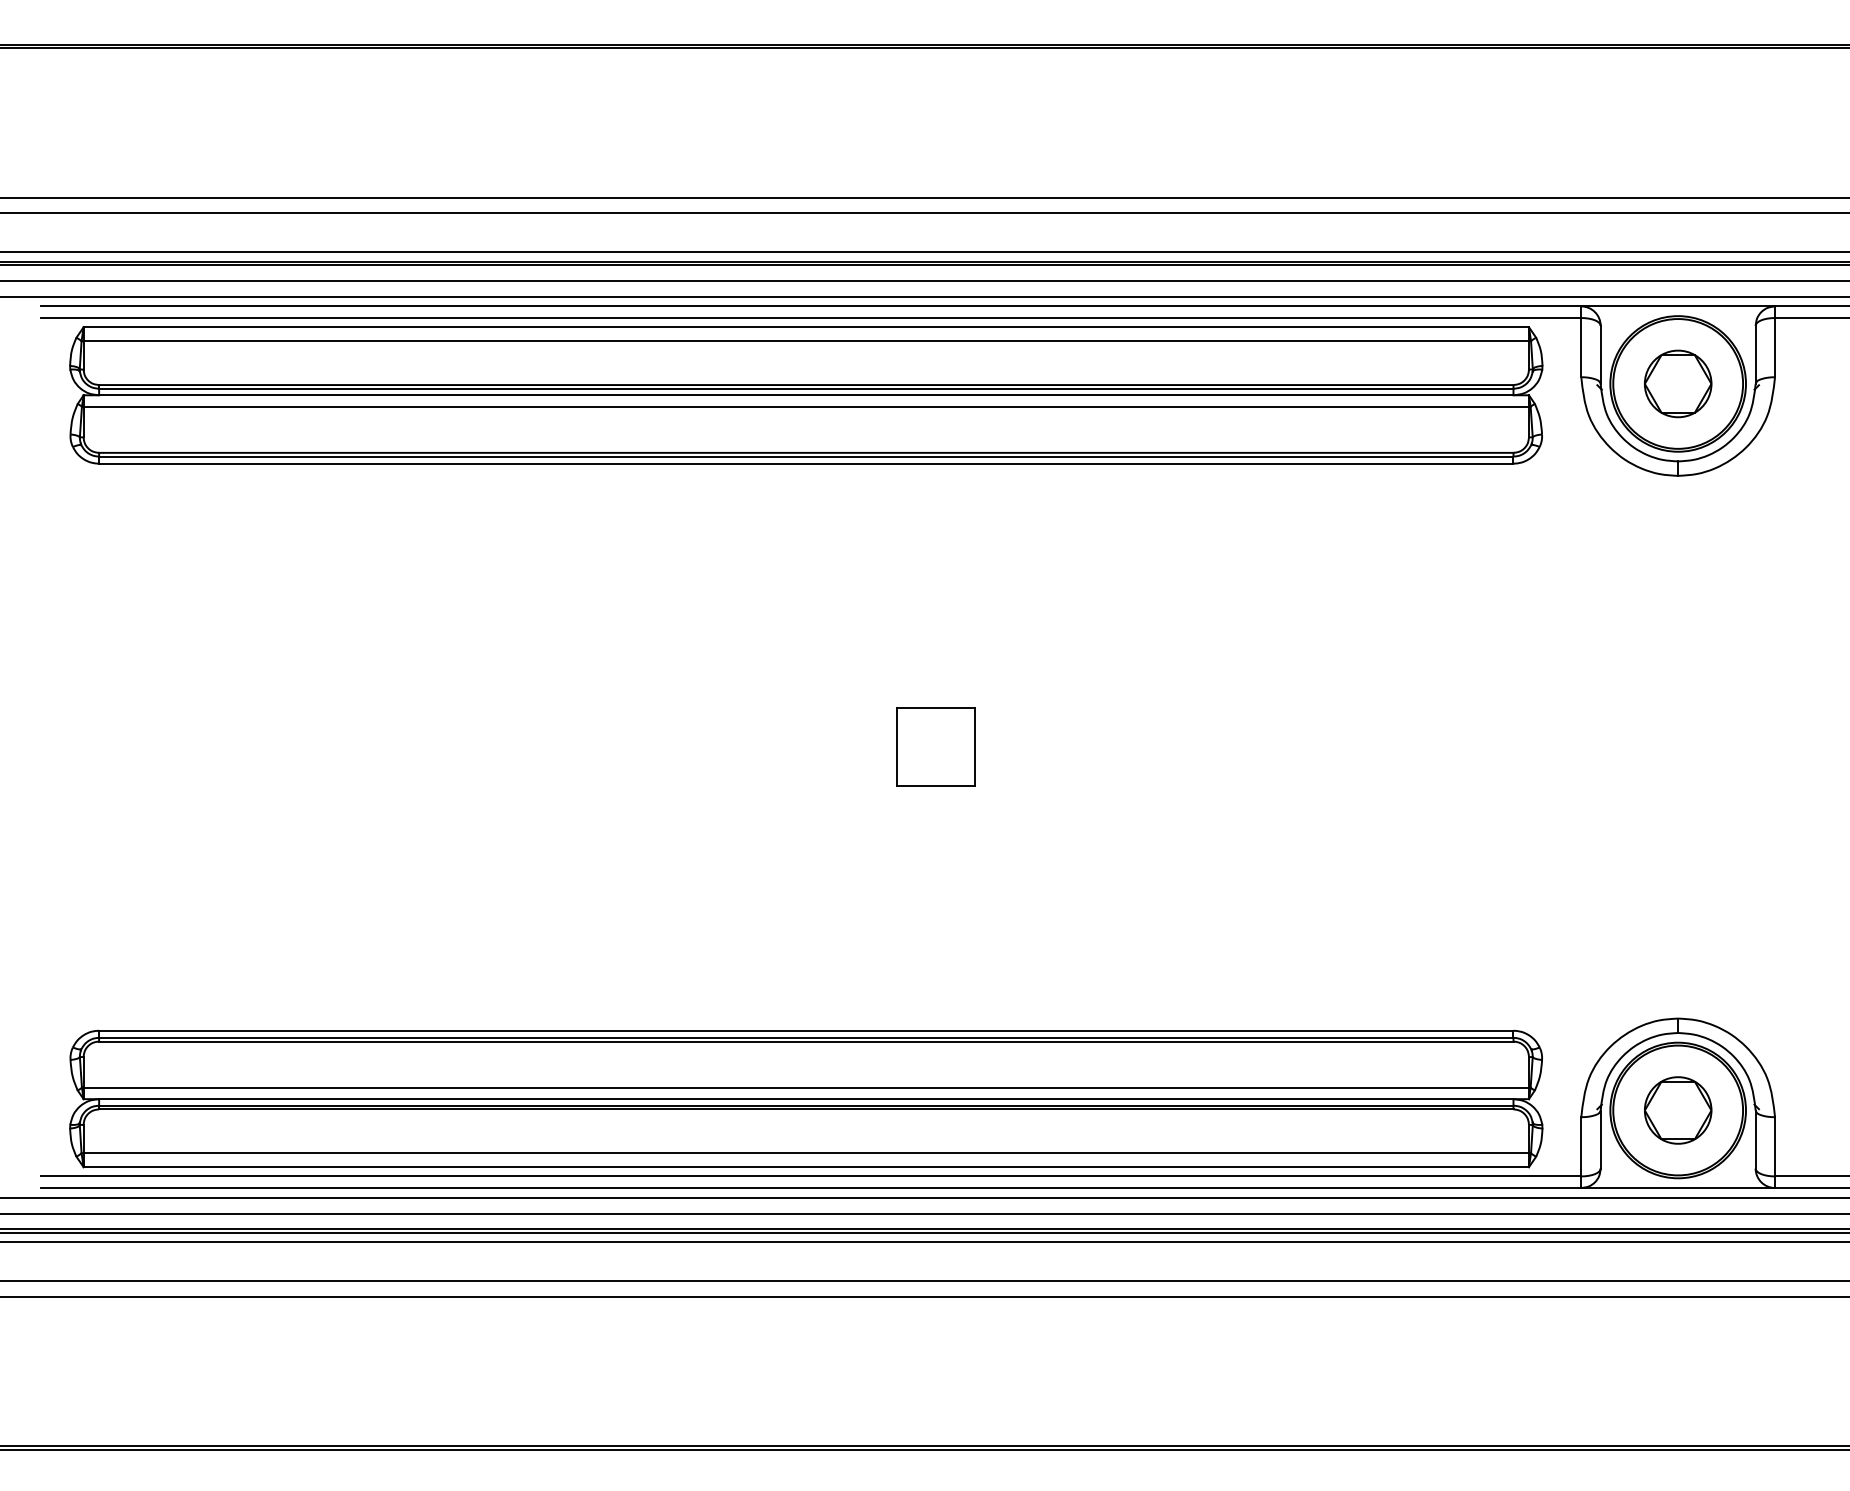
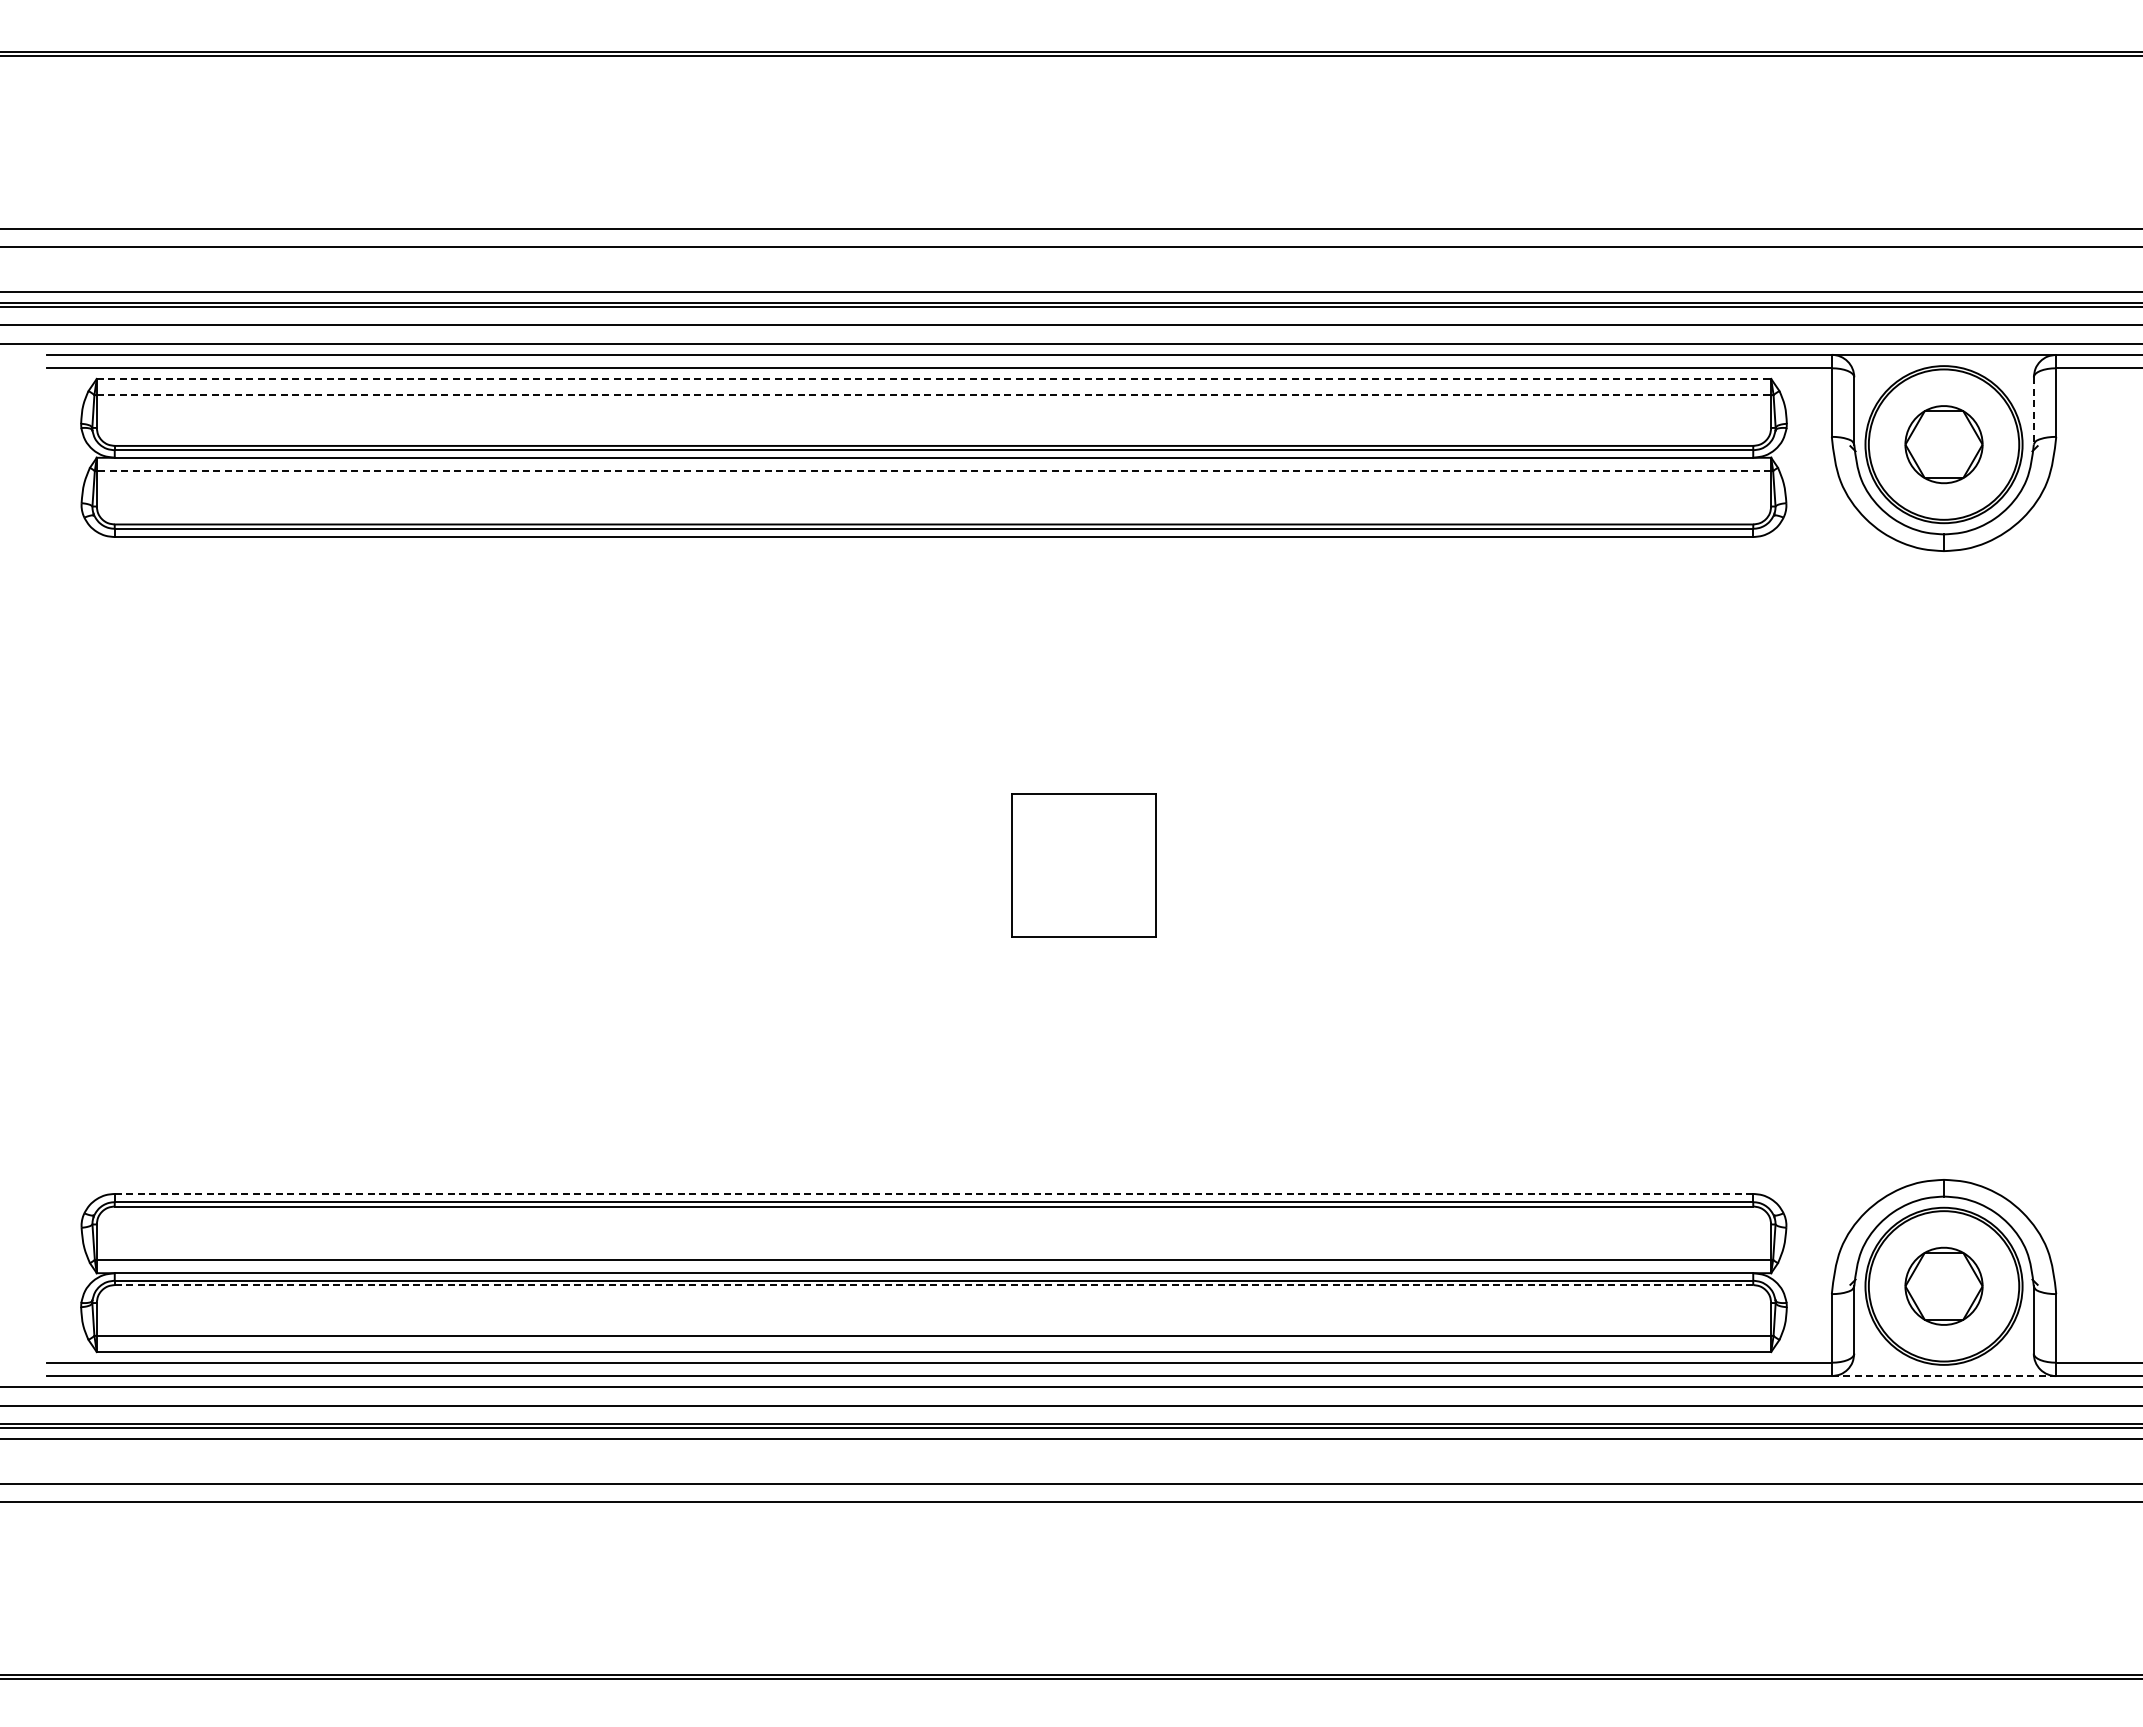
line: (806, 327) -> (934, 379), solid -> dashed
line: (806, 341) -> (934, 395), solid -> dashed
line: (1755, 354) -> (2033, 410), solid -> dashed
line: (805, 407) -> (933, 471), solid -> dashed
part: (936, 747) -> (1084, 865), size x1.6
line: (806, 1030) -> (934, 1193), solid -> dashed
line: (806, 1109) -> (934, 1285), solid -> dashed
line: (1678, 1188) -> (1944, 1376), solid -> dashed

